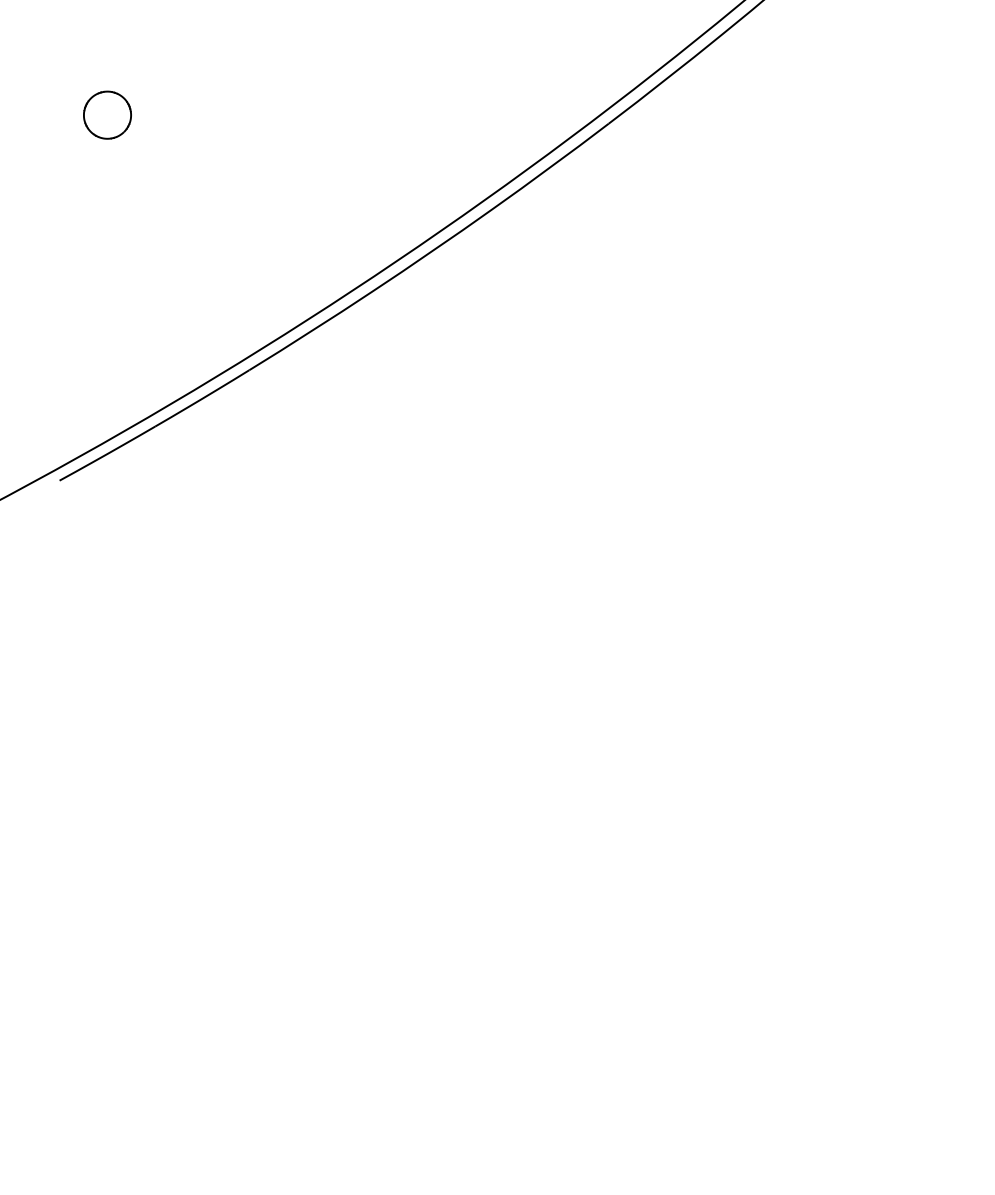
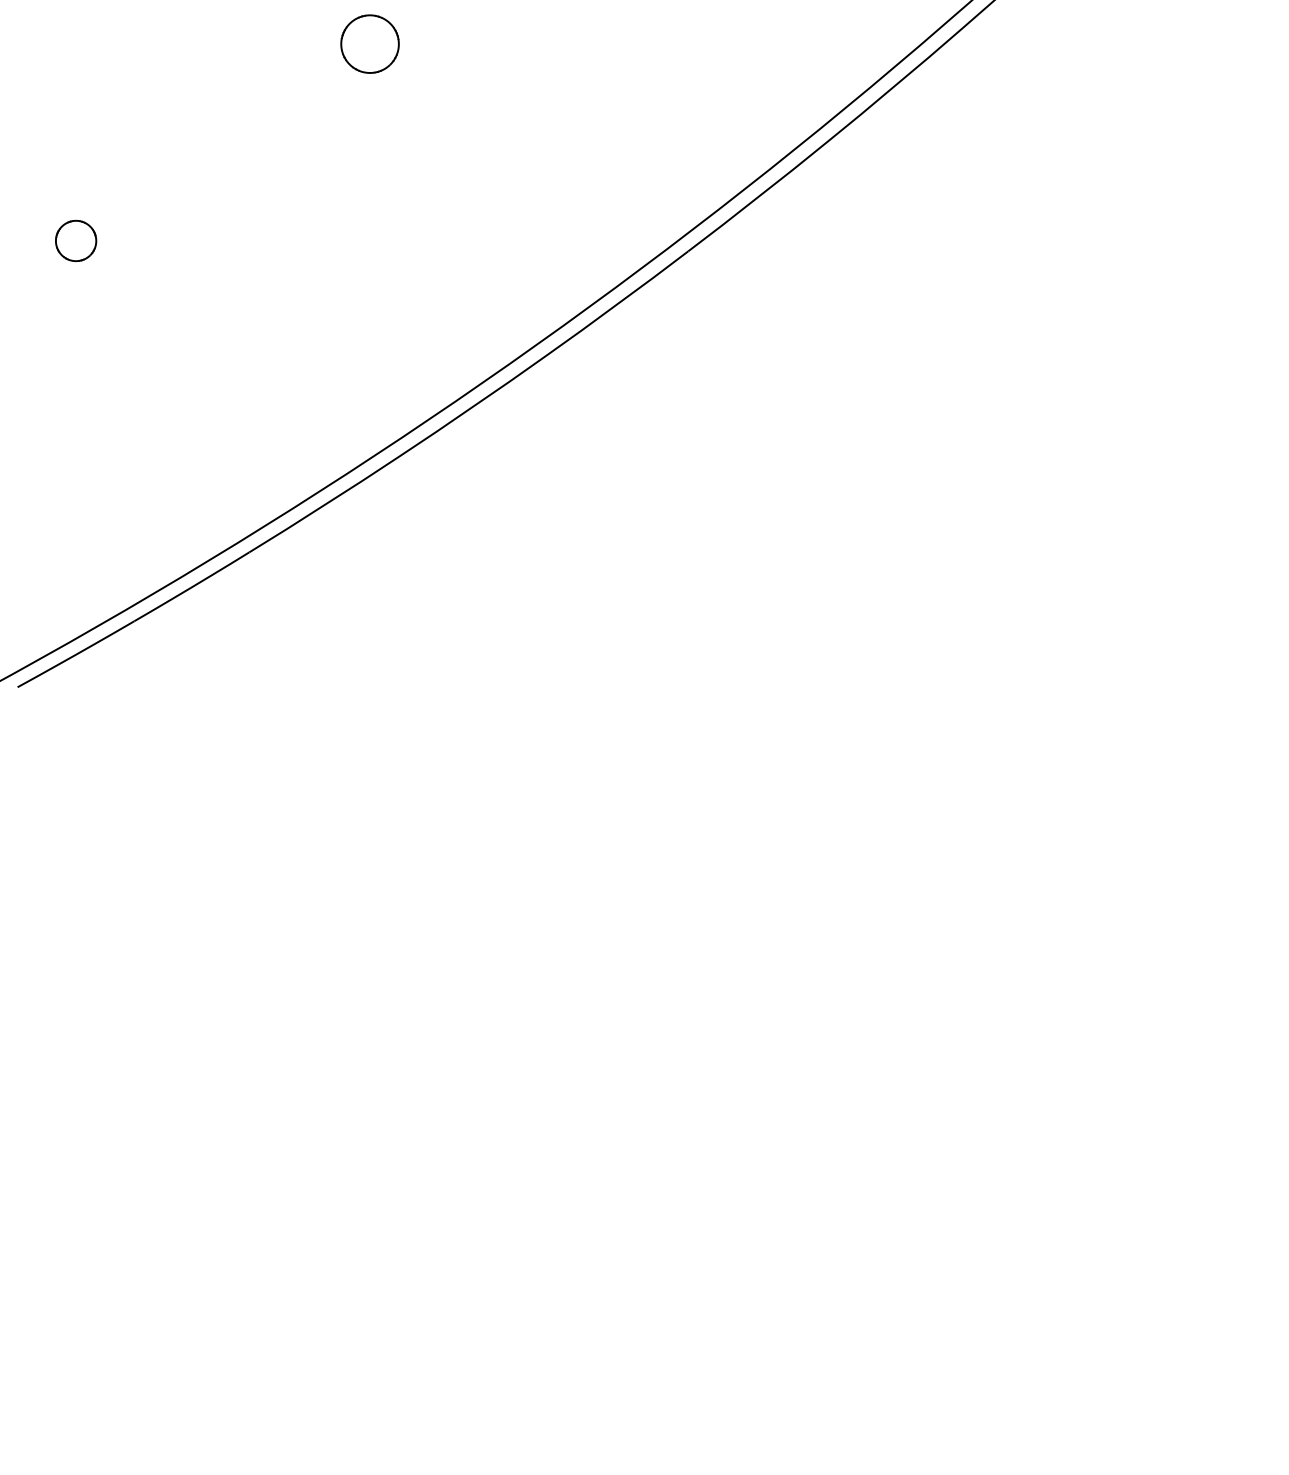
part: (106, 114) -> (75, 240), size x0.7

